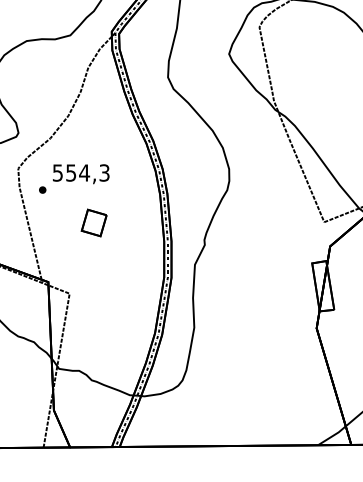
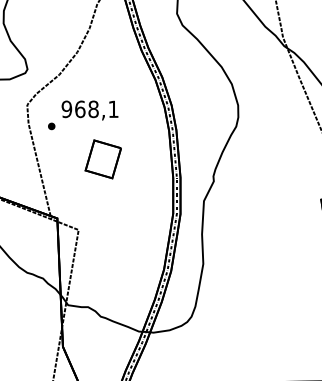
text: (80, 172) -> (89, 108), 554,3 -> 968,1
part: (93, 222) -> (102, 158), size x1.43

